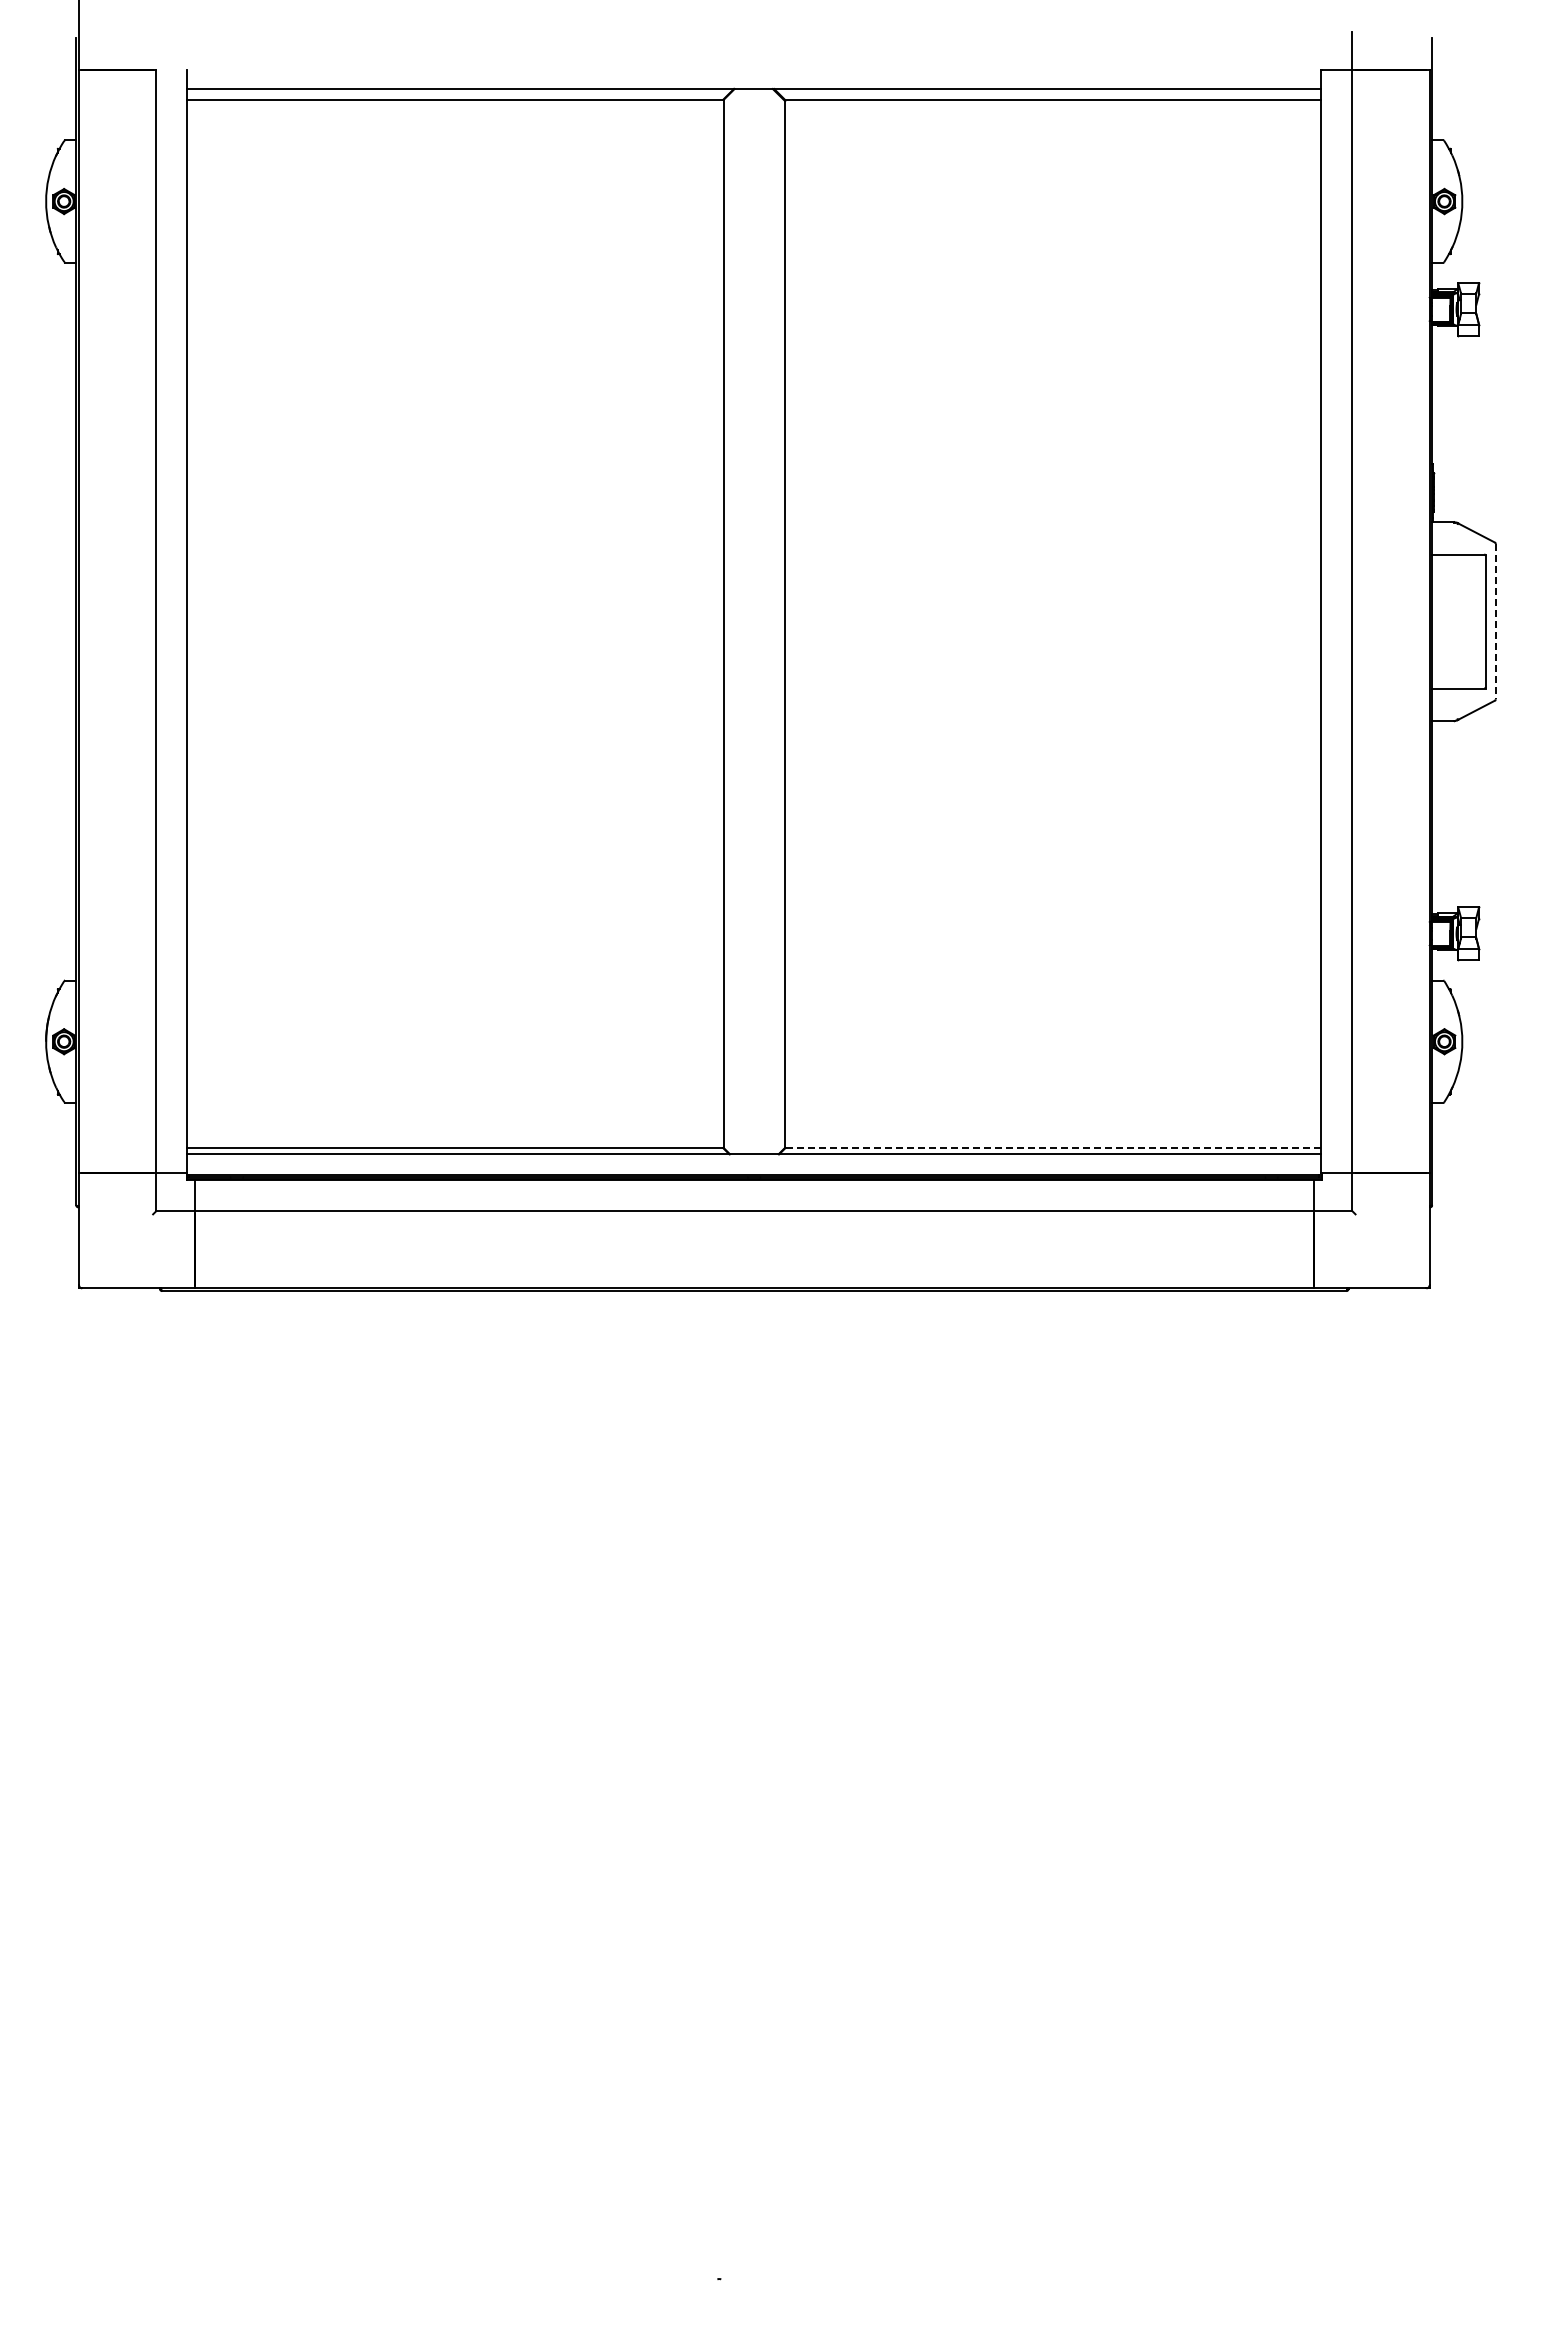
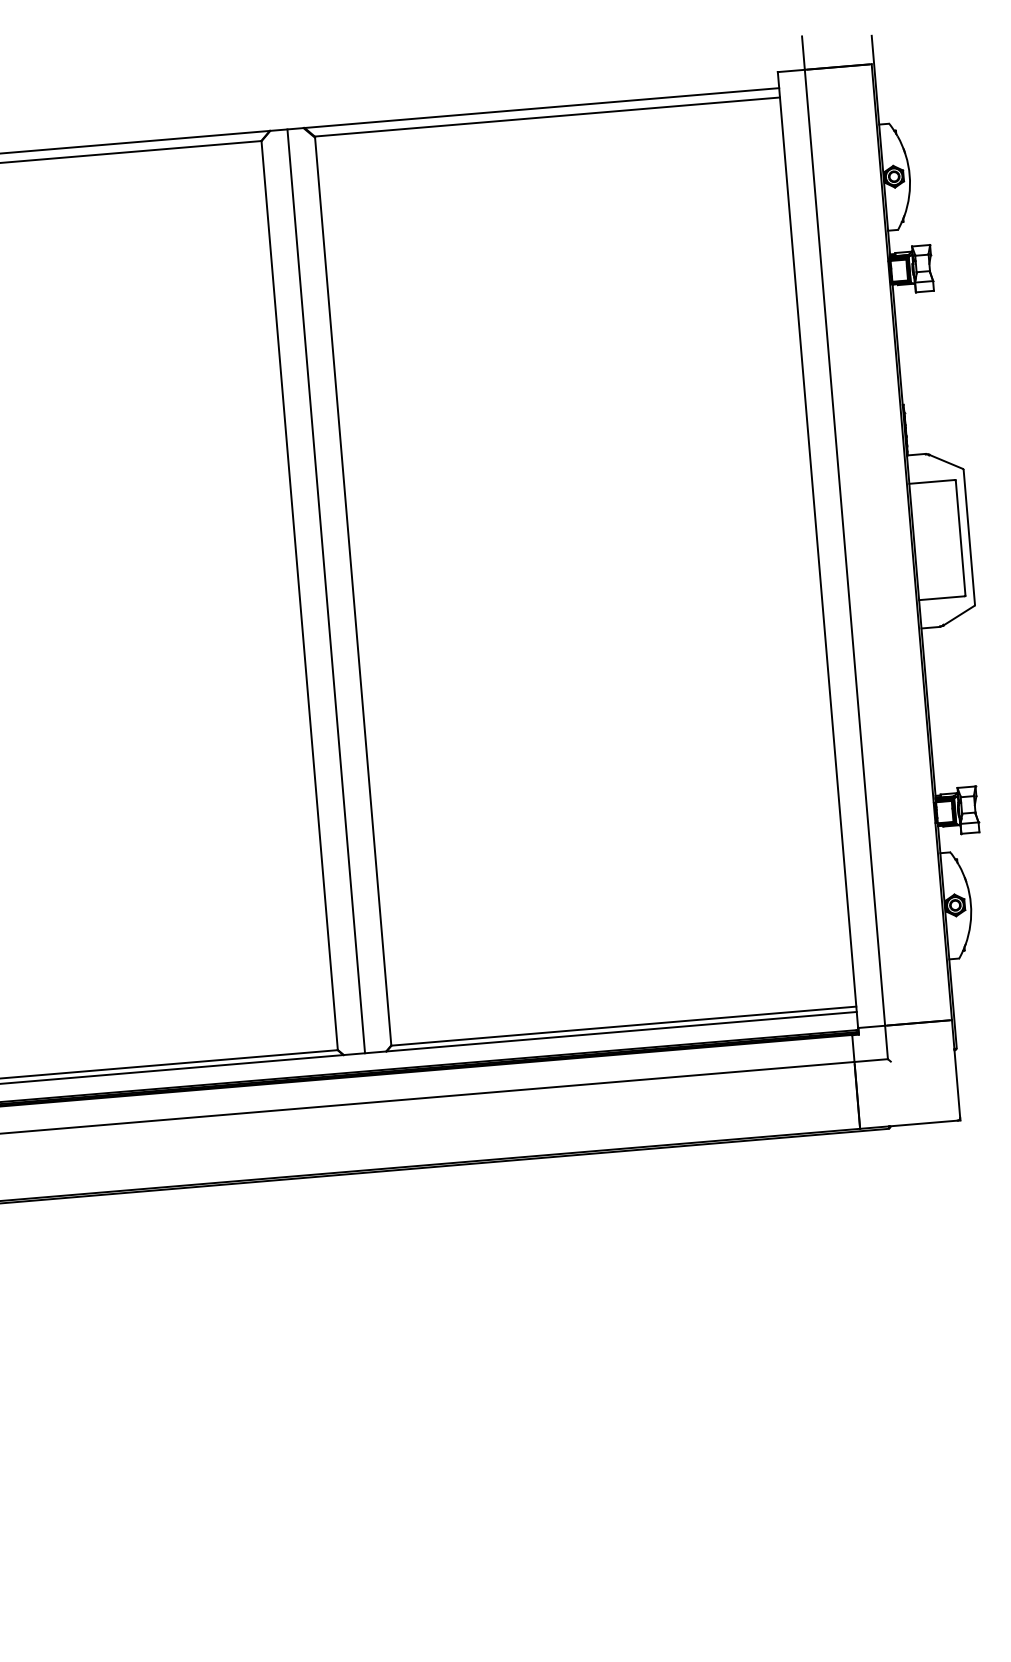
line: (754, 621) -> (326, 591), added
line: (1495, 621) -> (969, 537), dashed -> solid
line: (1053, 1148) -> (624, 1026), dashed -> solid

